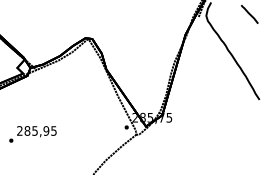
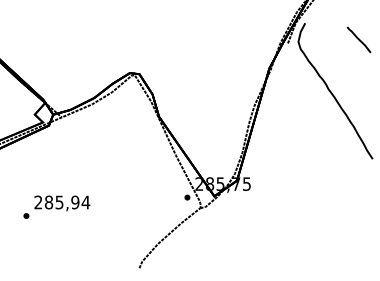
text: (53, 130) -> (85, 202), 285,95 -> 285,94

